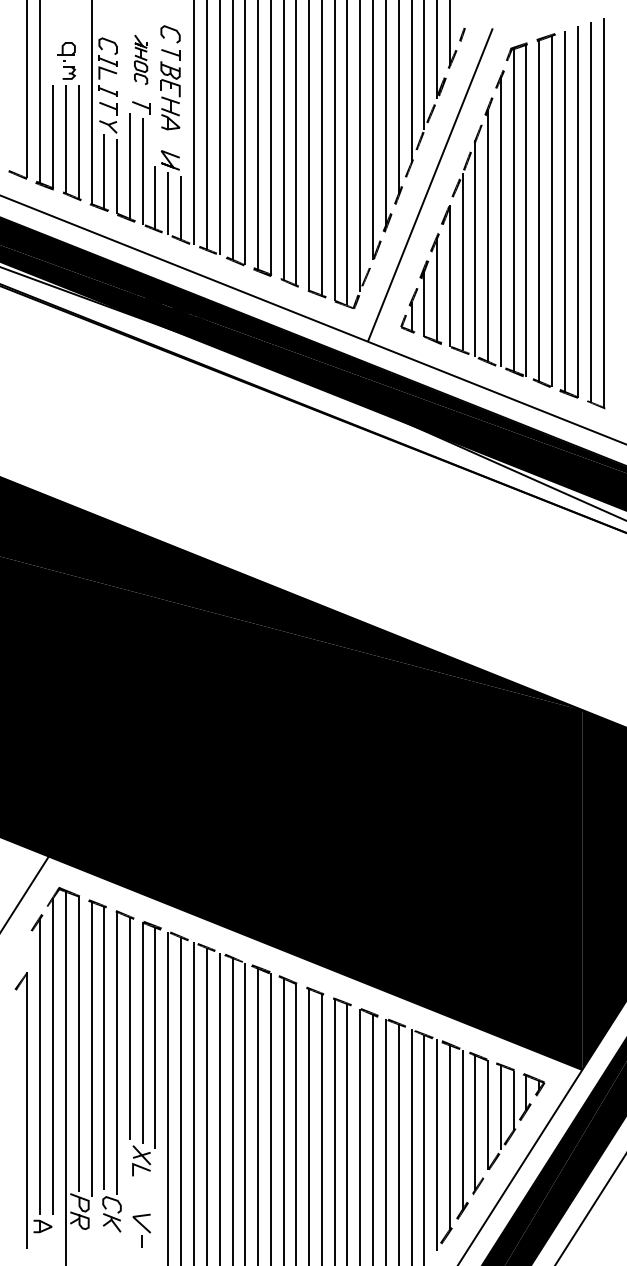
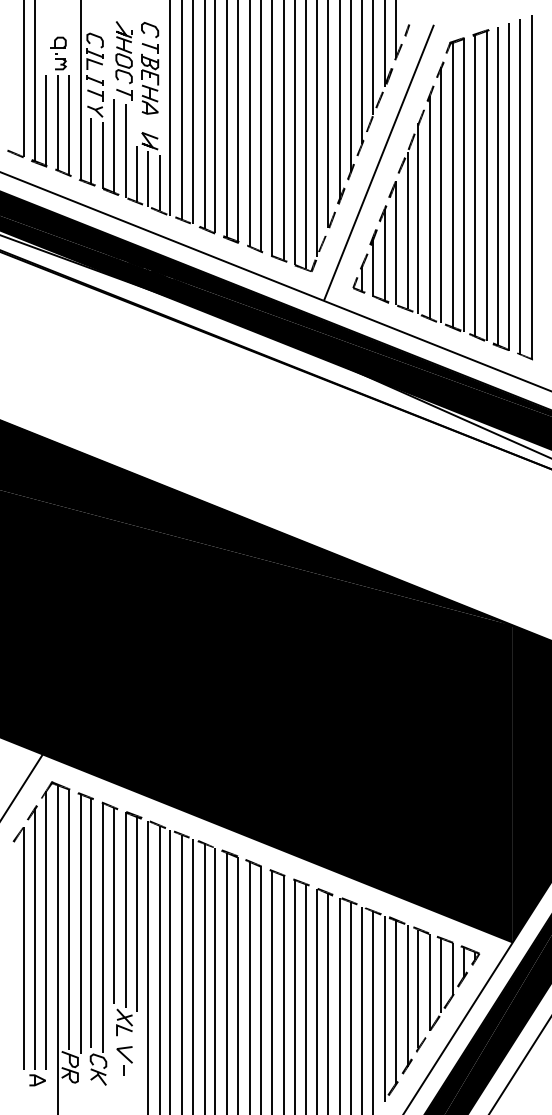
part: (140, 59) -> (123, 52), size x1.43
part: (20, 1110) -> (17, 948), moved
part: (141, 1230) -> (124, 1060), moved

